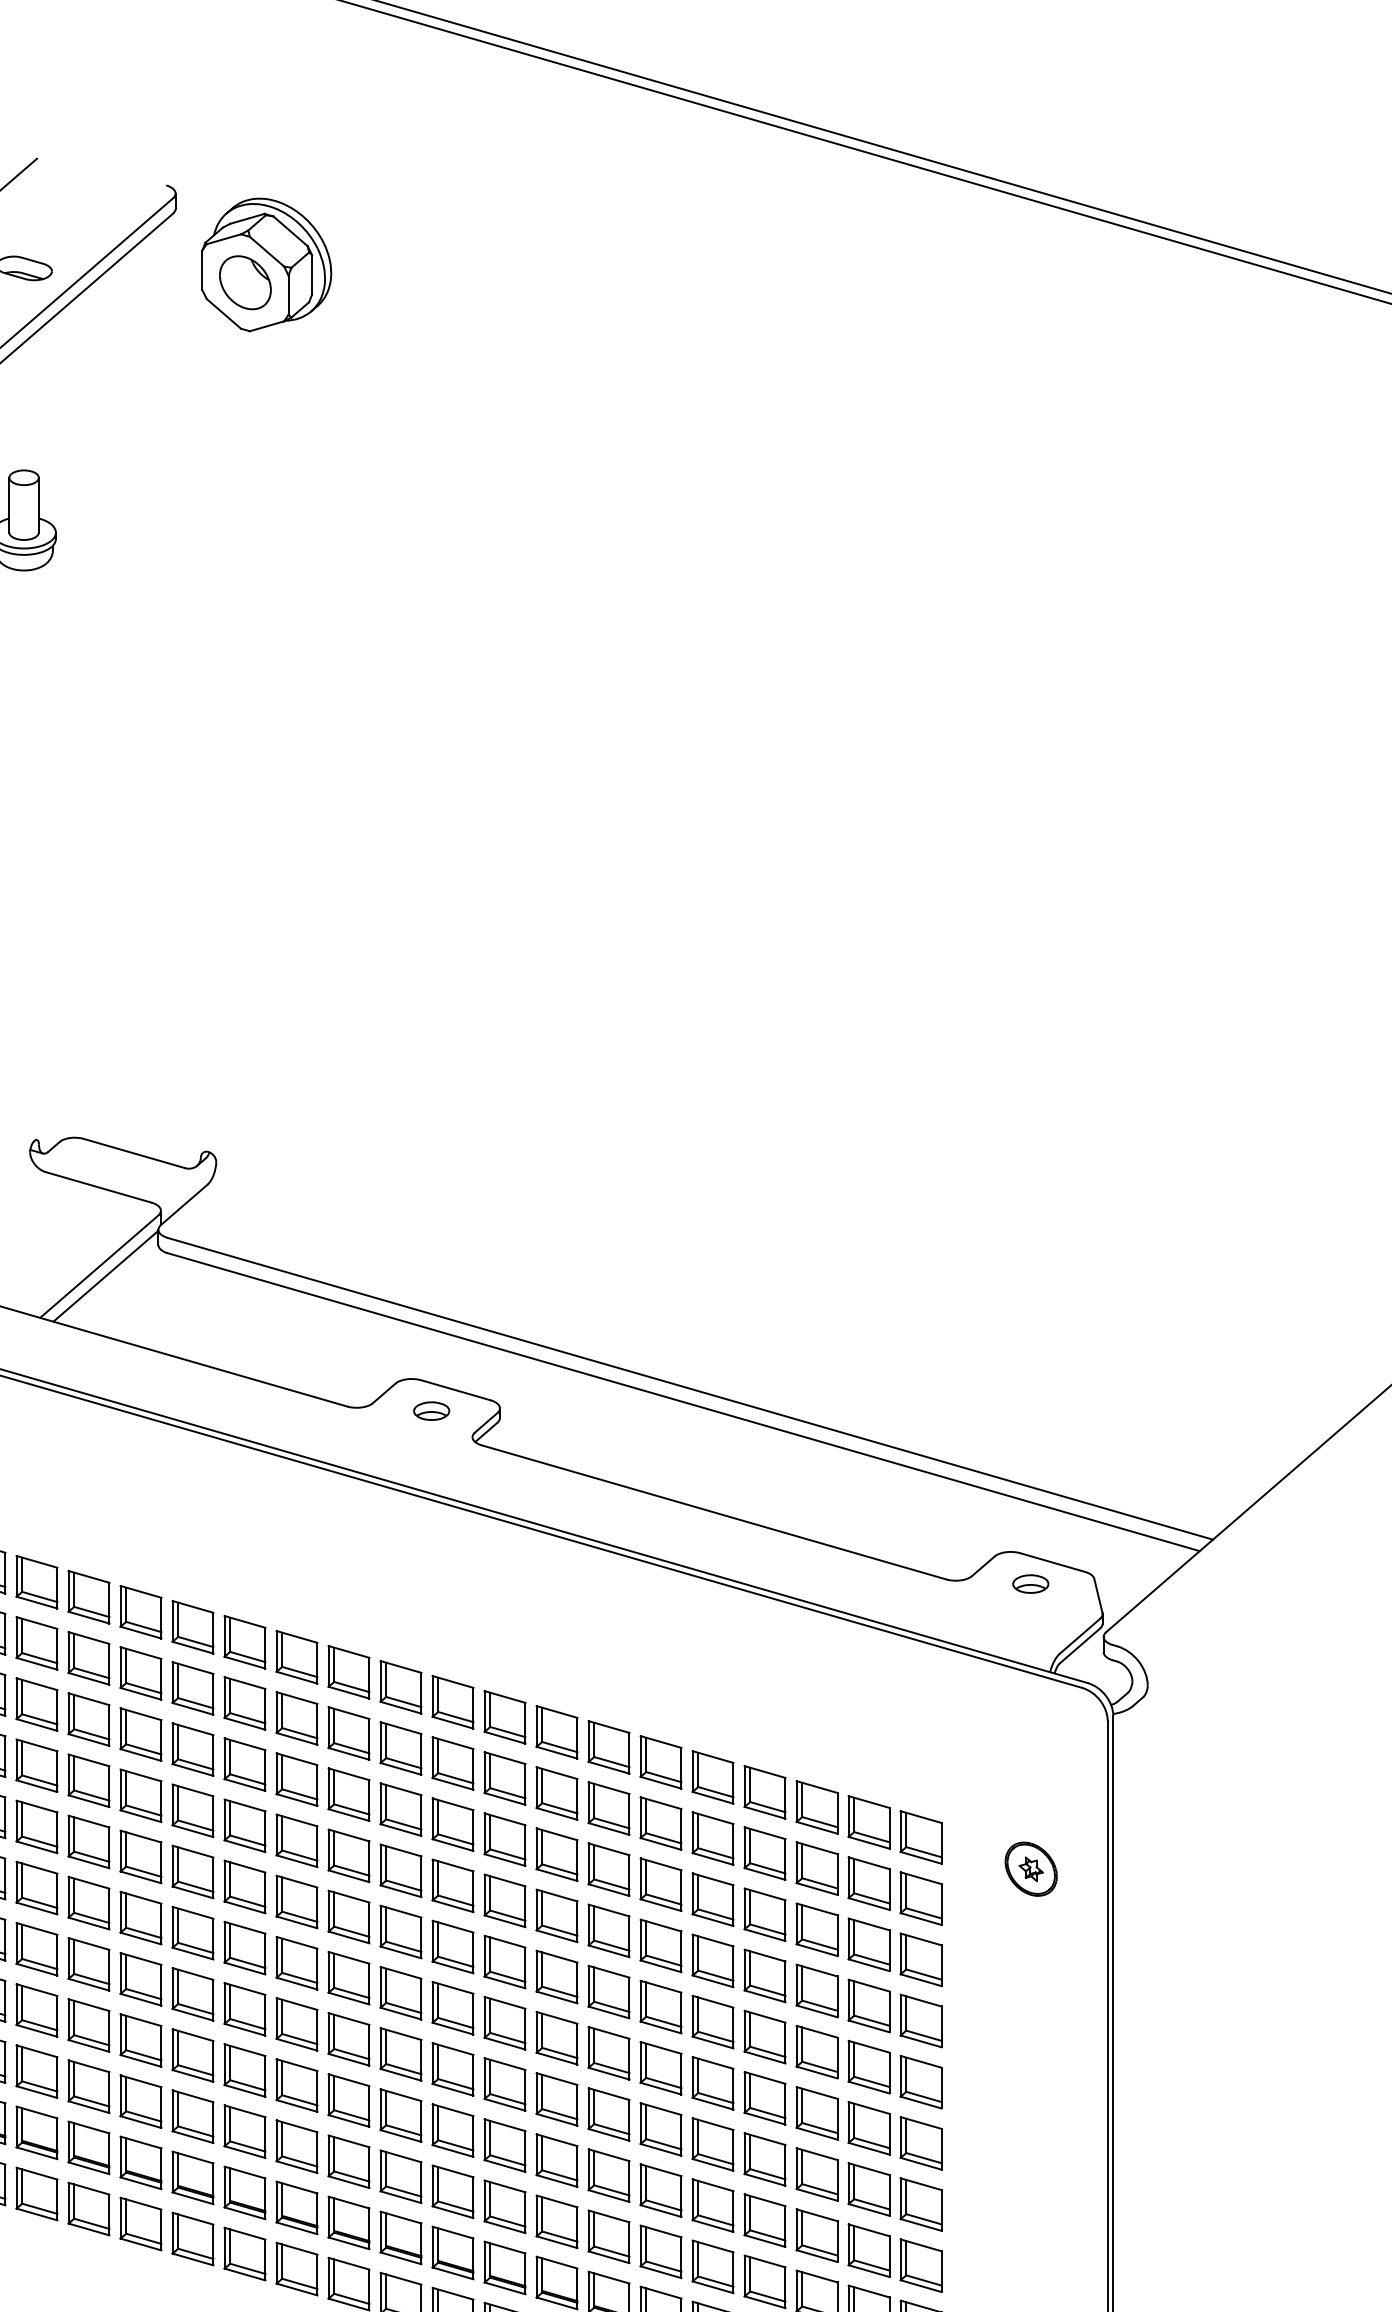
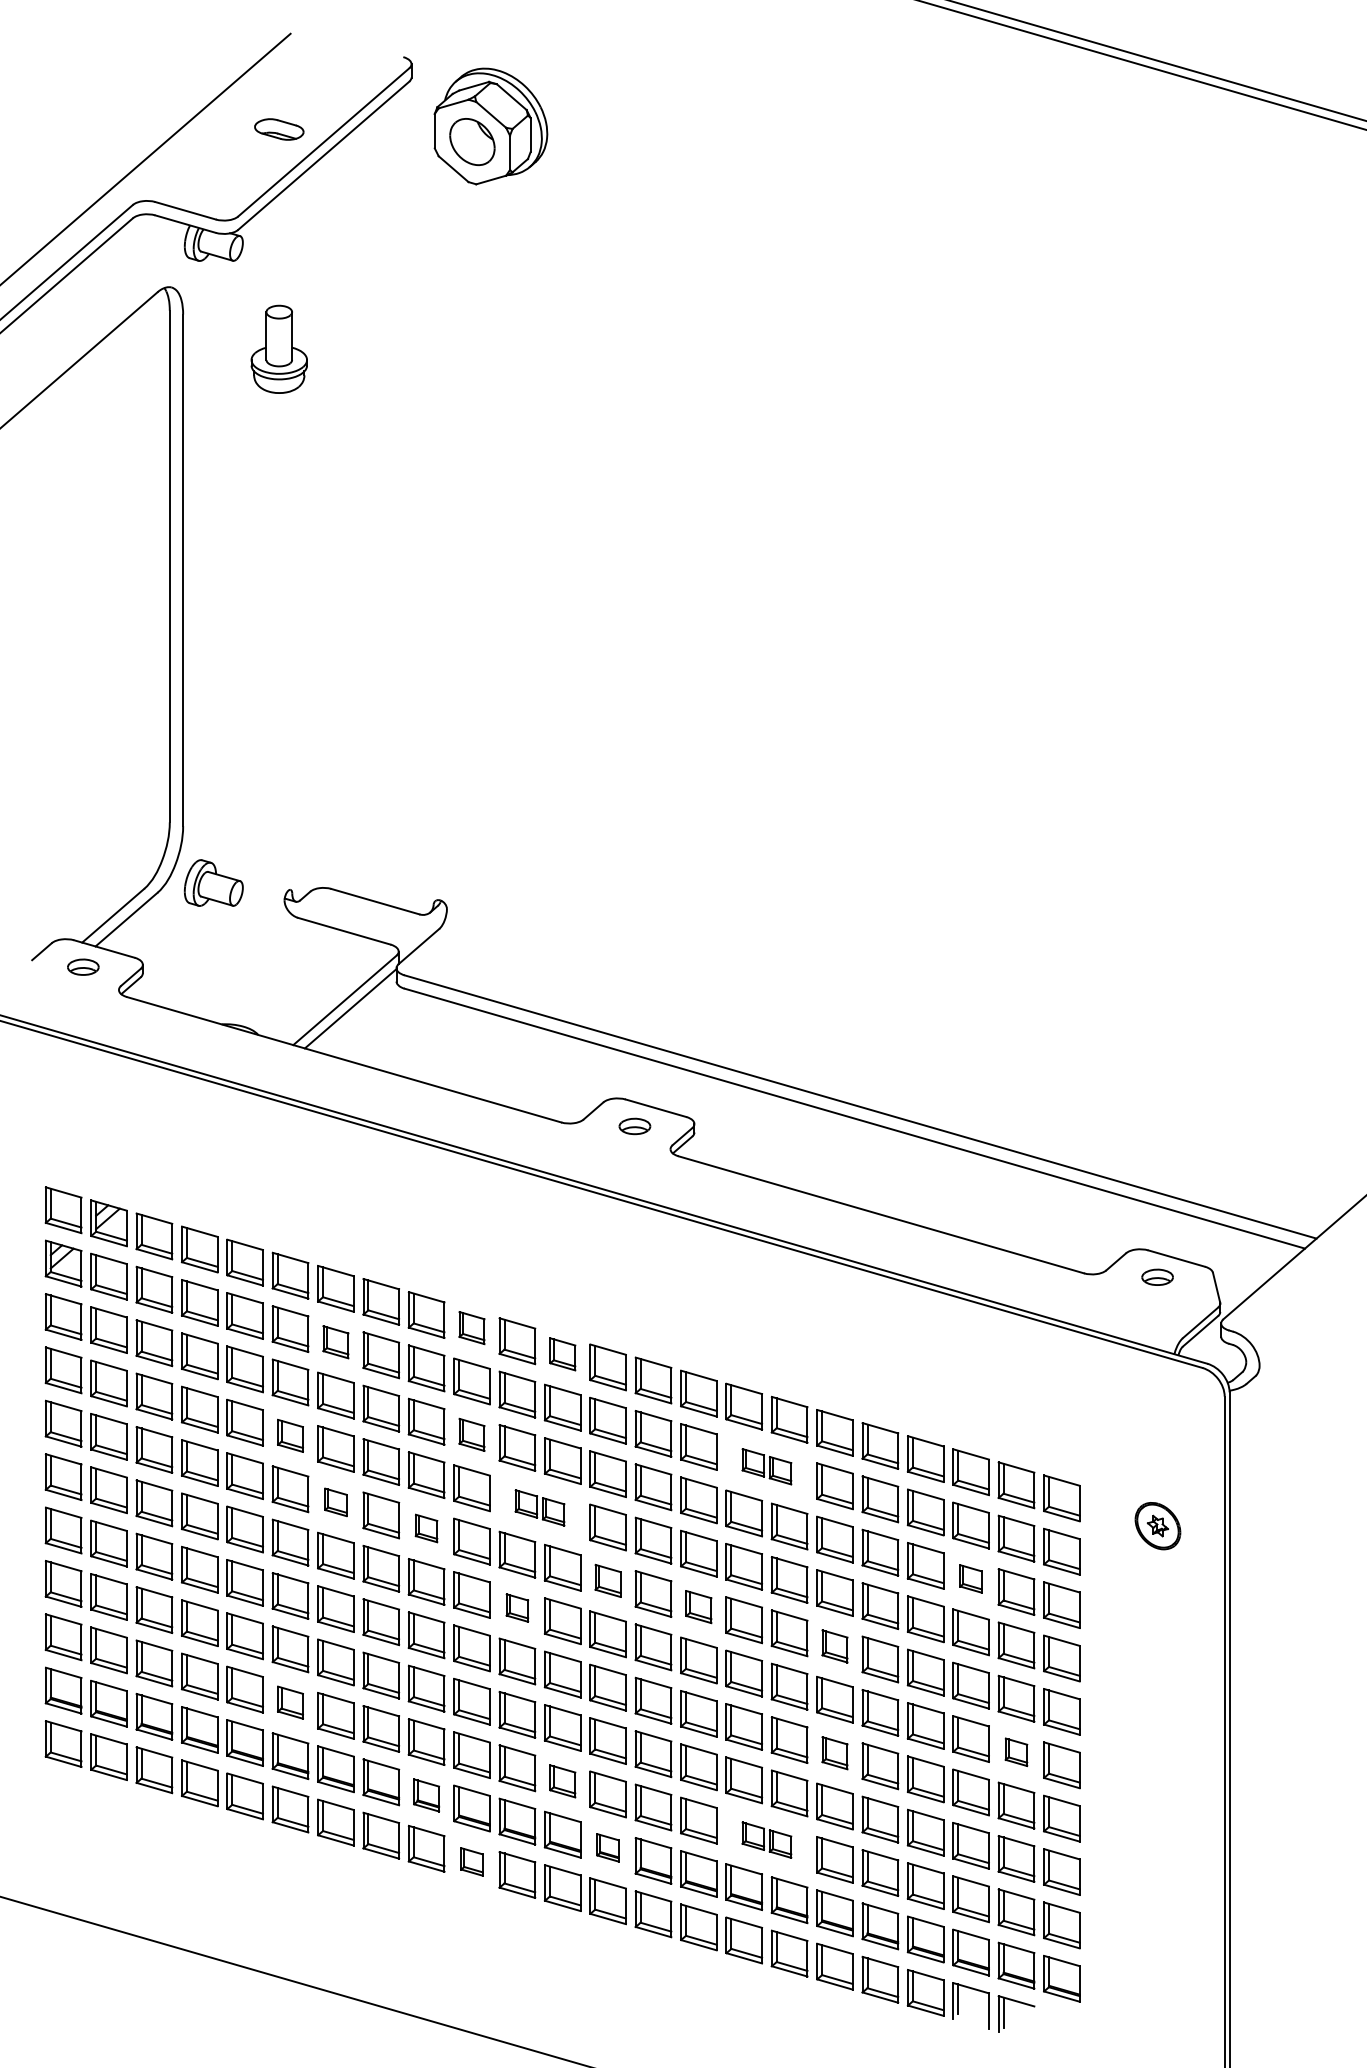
part: (244, 1641) -> (471, 1327), size x0.7
part: (88, 1658) -> (335, 1342), size x0.7
part: (348, 1672) -> (562, 1354), size x0.7
part: (244, 1764) -> (471, 1434), size x0.7
part: (36, 1765) -> (290, 1435), size x0.7
part: (582, 1800) -> (766, 1466), size x0.6
part: (88, 1842) -> (335, 1502), size x0.6
part: (322, 1847) -> (539, 1507), size x0.6
part: (192, 1871) -> (426, 1528), size x0.6
part: (816, 1929) -> (970, 1578), size x0.6
part: (400, 1931) -> (607, 1580), size x0.7
part: (504, 1961) -> (698, 1606), size x0.7
part: (297, 1962) -> (517, 1607), size x0.6
part: (660, 2007) -> (834, 1646), size x0.7
part: (36, 2071) -> (290, 1702), size x0.7
part: (869, 2128) -> (1016, 1752), size x0.6
part: (660, 2129) -> (834, 1753), size x0.7
part: (348, 2161) -> (562, 1781), size x0.7
part: (192, 2177) -> (426, 1795), size x0.7
part: (582, 2228) -> (766, 1839), size x0.6
part: (400, 2237) -> (607, 1847), size x0.6
part: (244, 2253) -> (471, 1861), size x0.6

